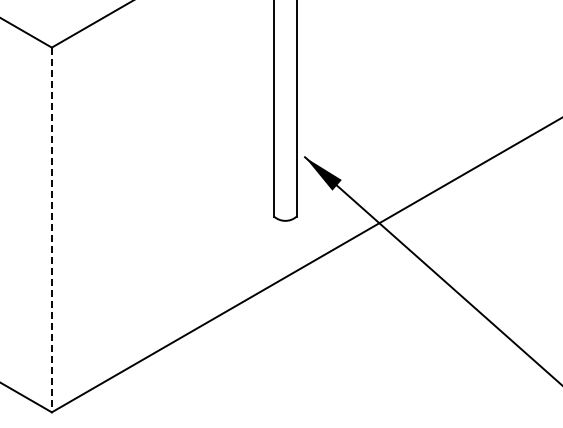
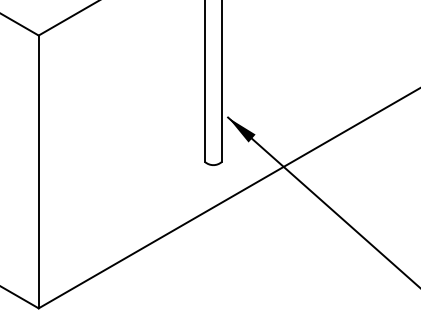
line: (51, 230) -> (38, 172), dashed -> solid

